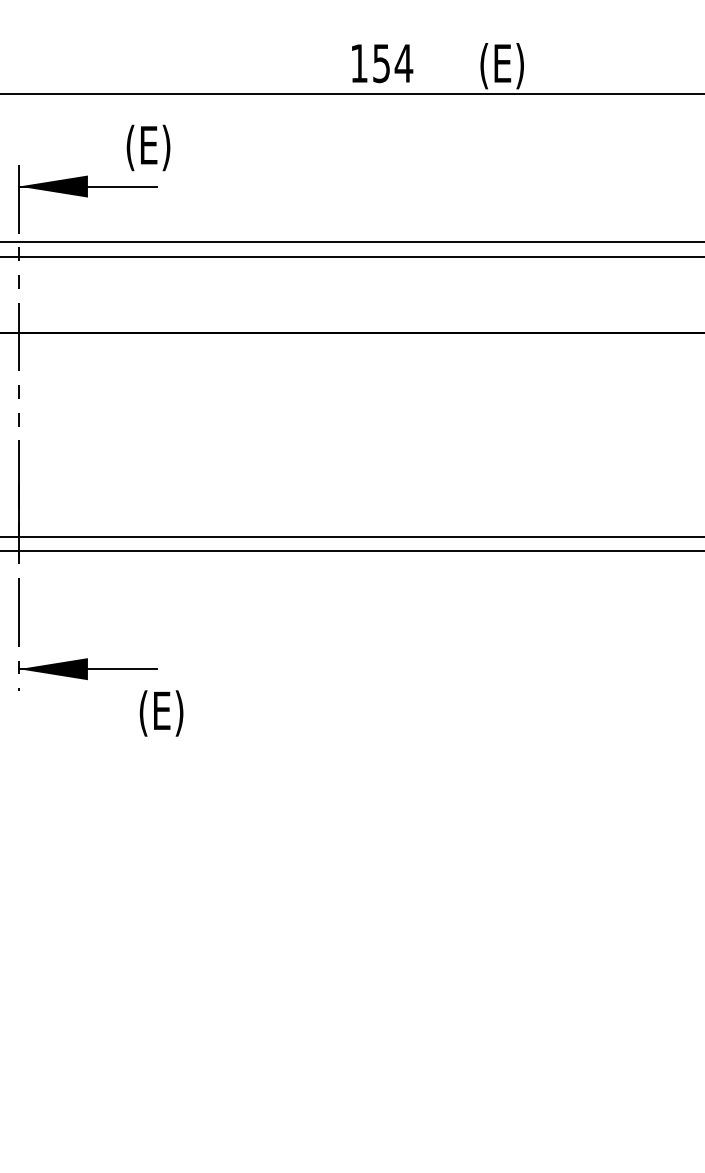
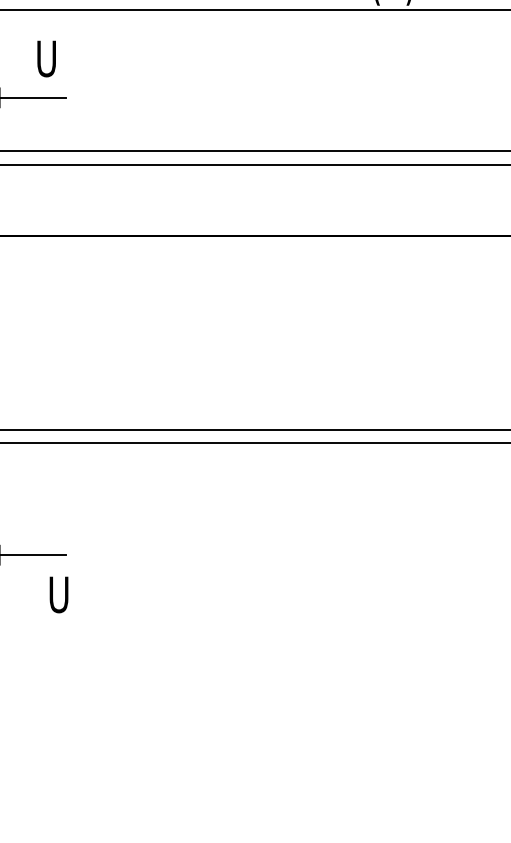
text: (148, 147) -> (57, 60), (E) -> U
text: (161, 713) -> (70, 597), (E) -> U

